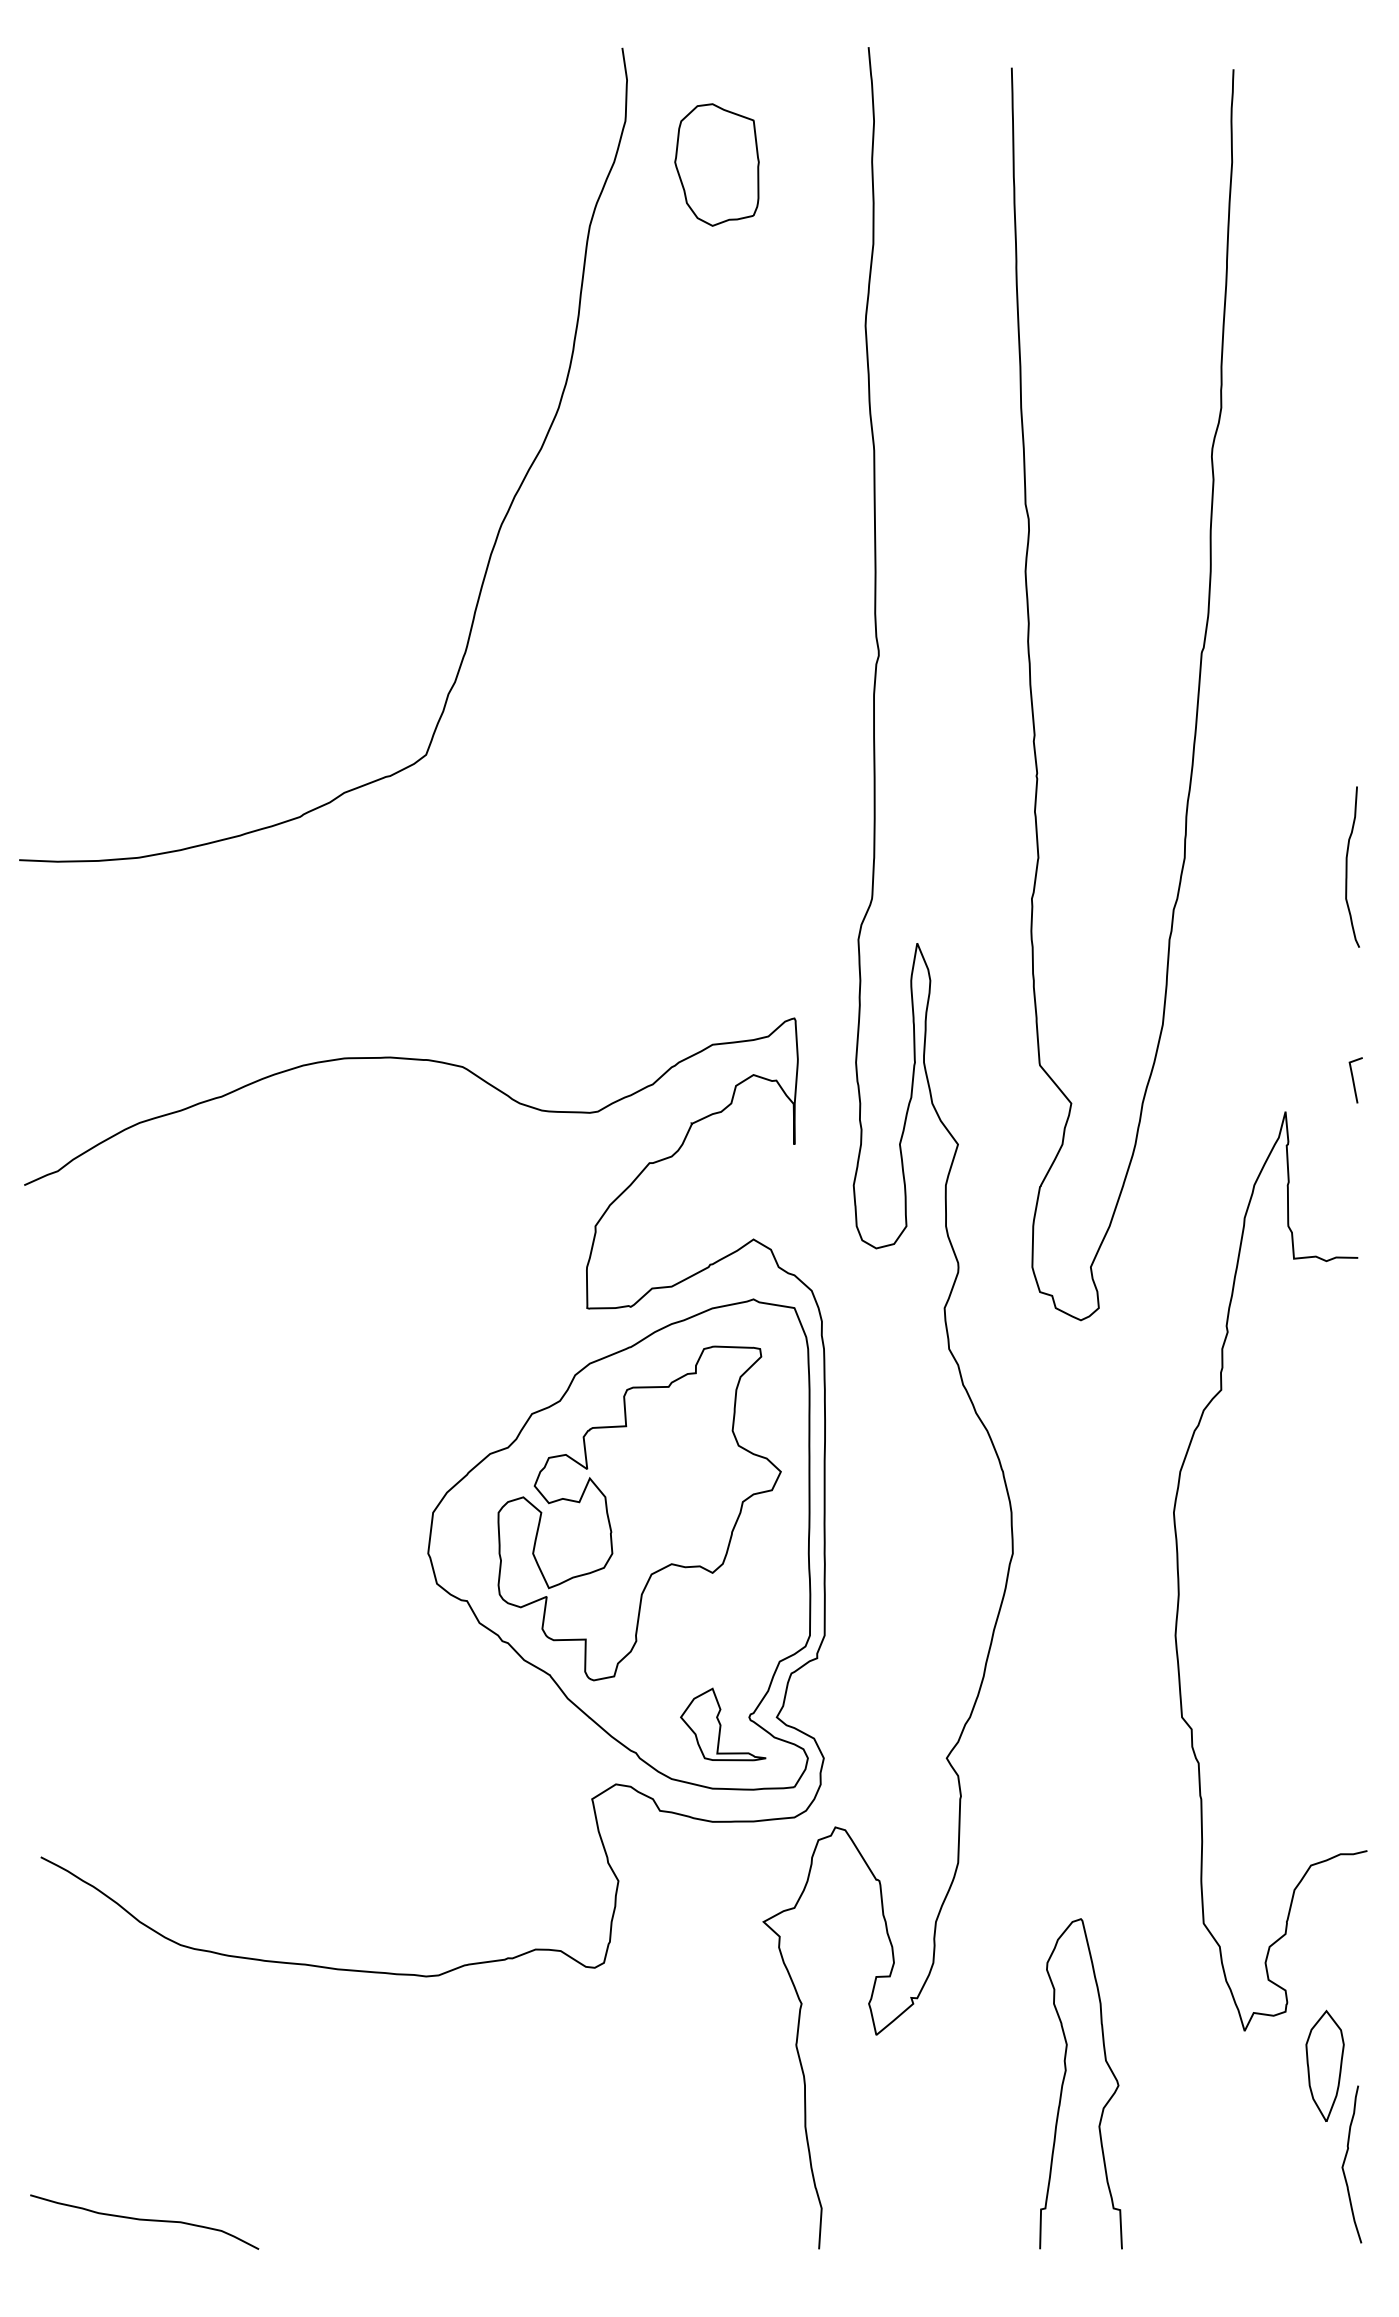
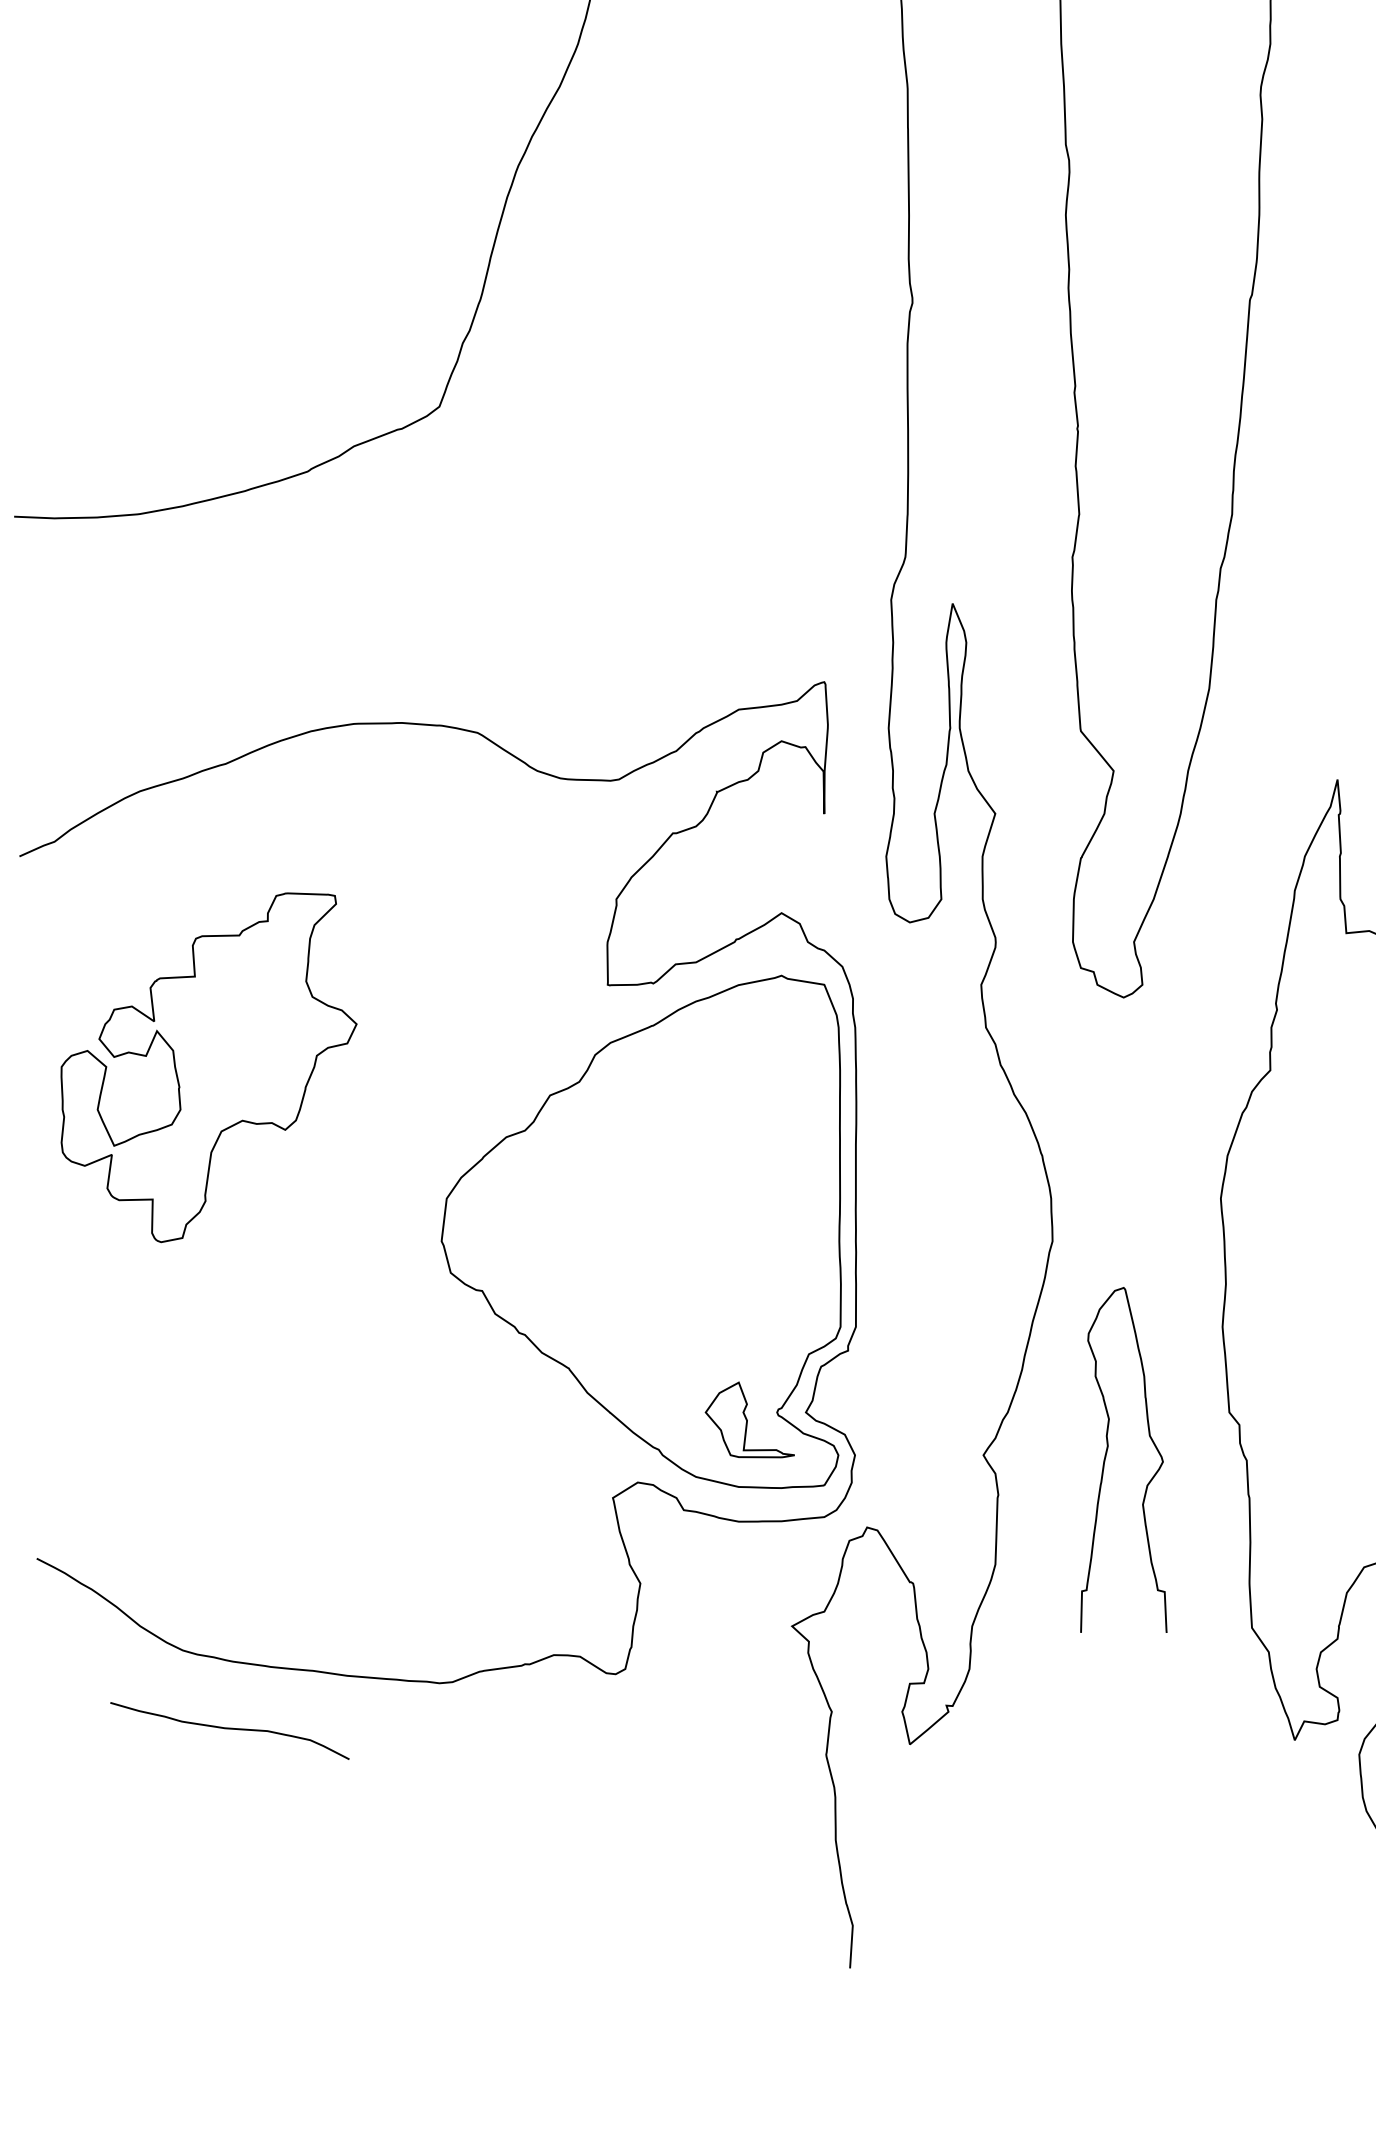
part: (639, 1513) -> (208, 1067), moved
curve: (1064, 2081) -> (1106, 1457), moved
curve: (144, 2220) -> (229, 1729), moved

